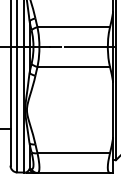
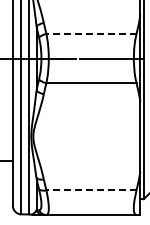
line: (72, 26) -> (90, 33), solid -> dashed
line: (72, 153) -> (90, 190), solid -> dashed

